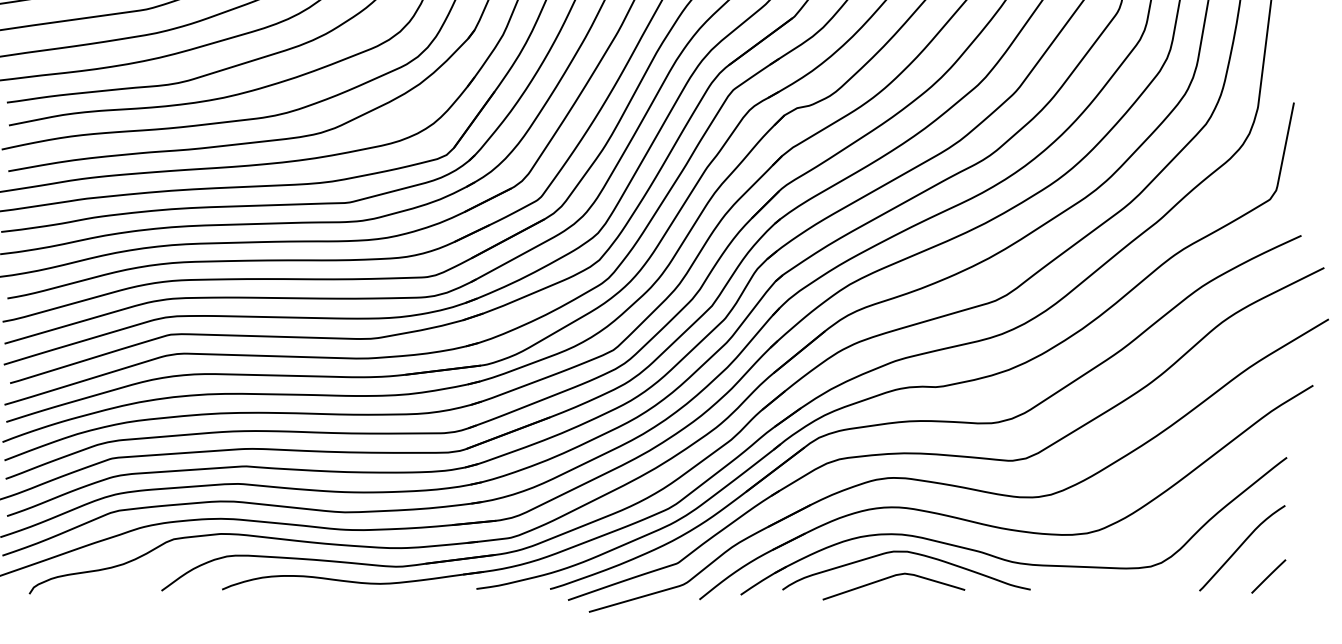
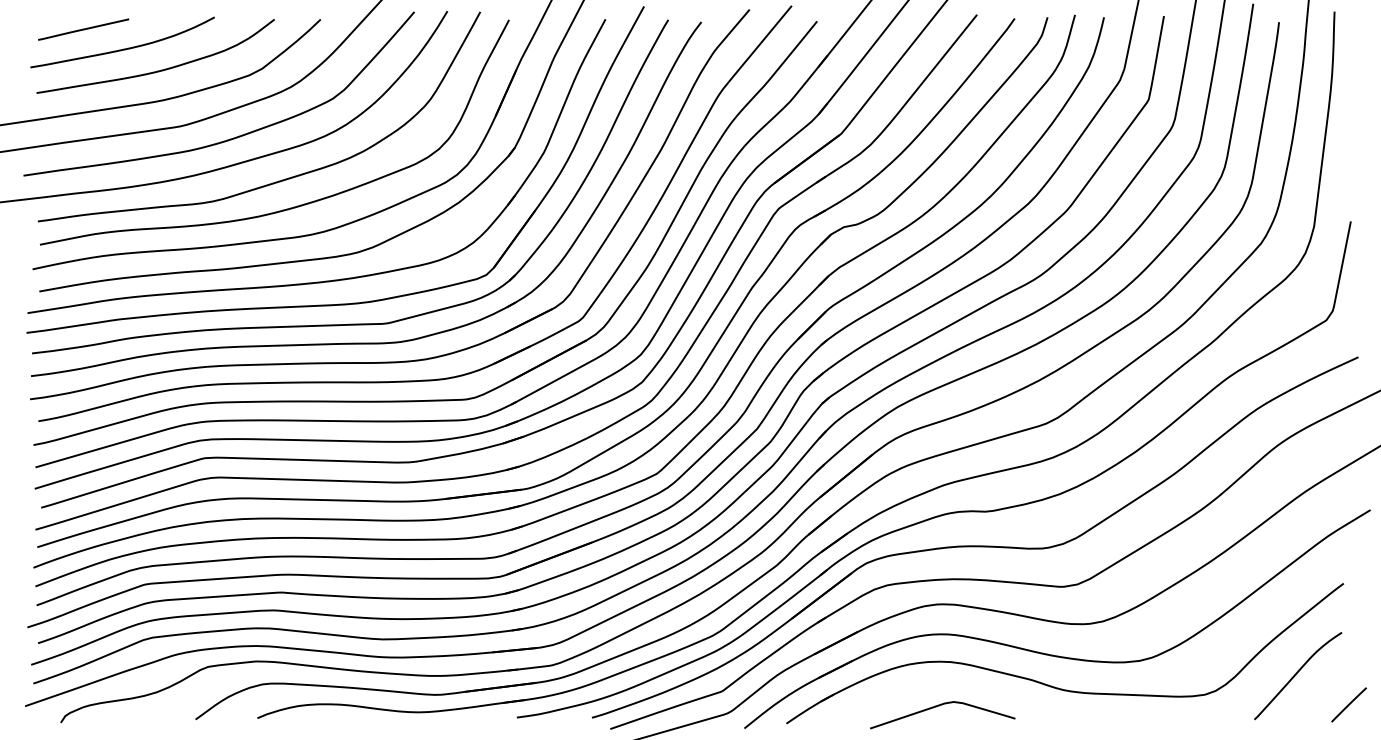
curve: (910, 553) -> (959, 681), removed
line: (1268, 576) -> (1348, 704), moved

